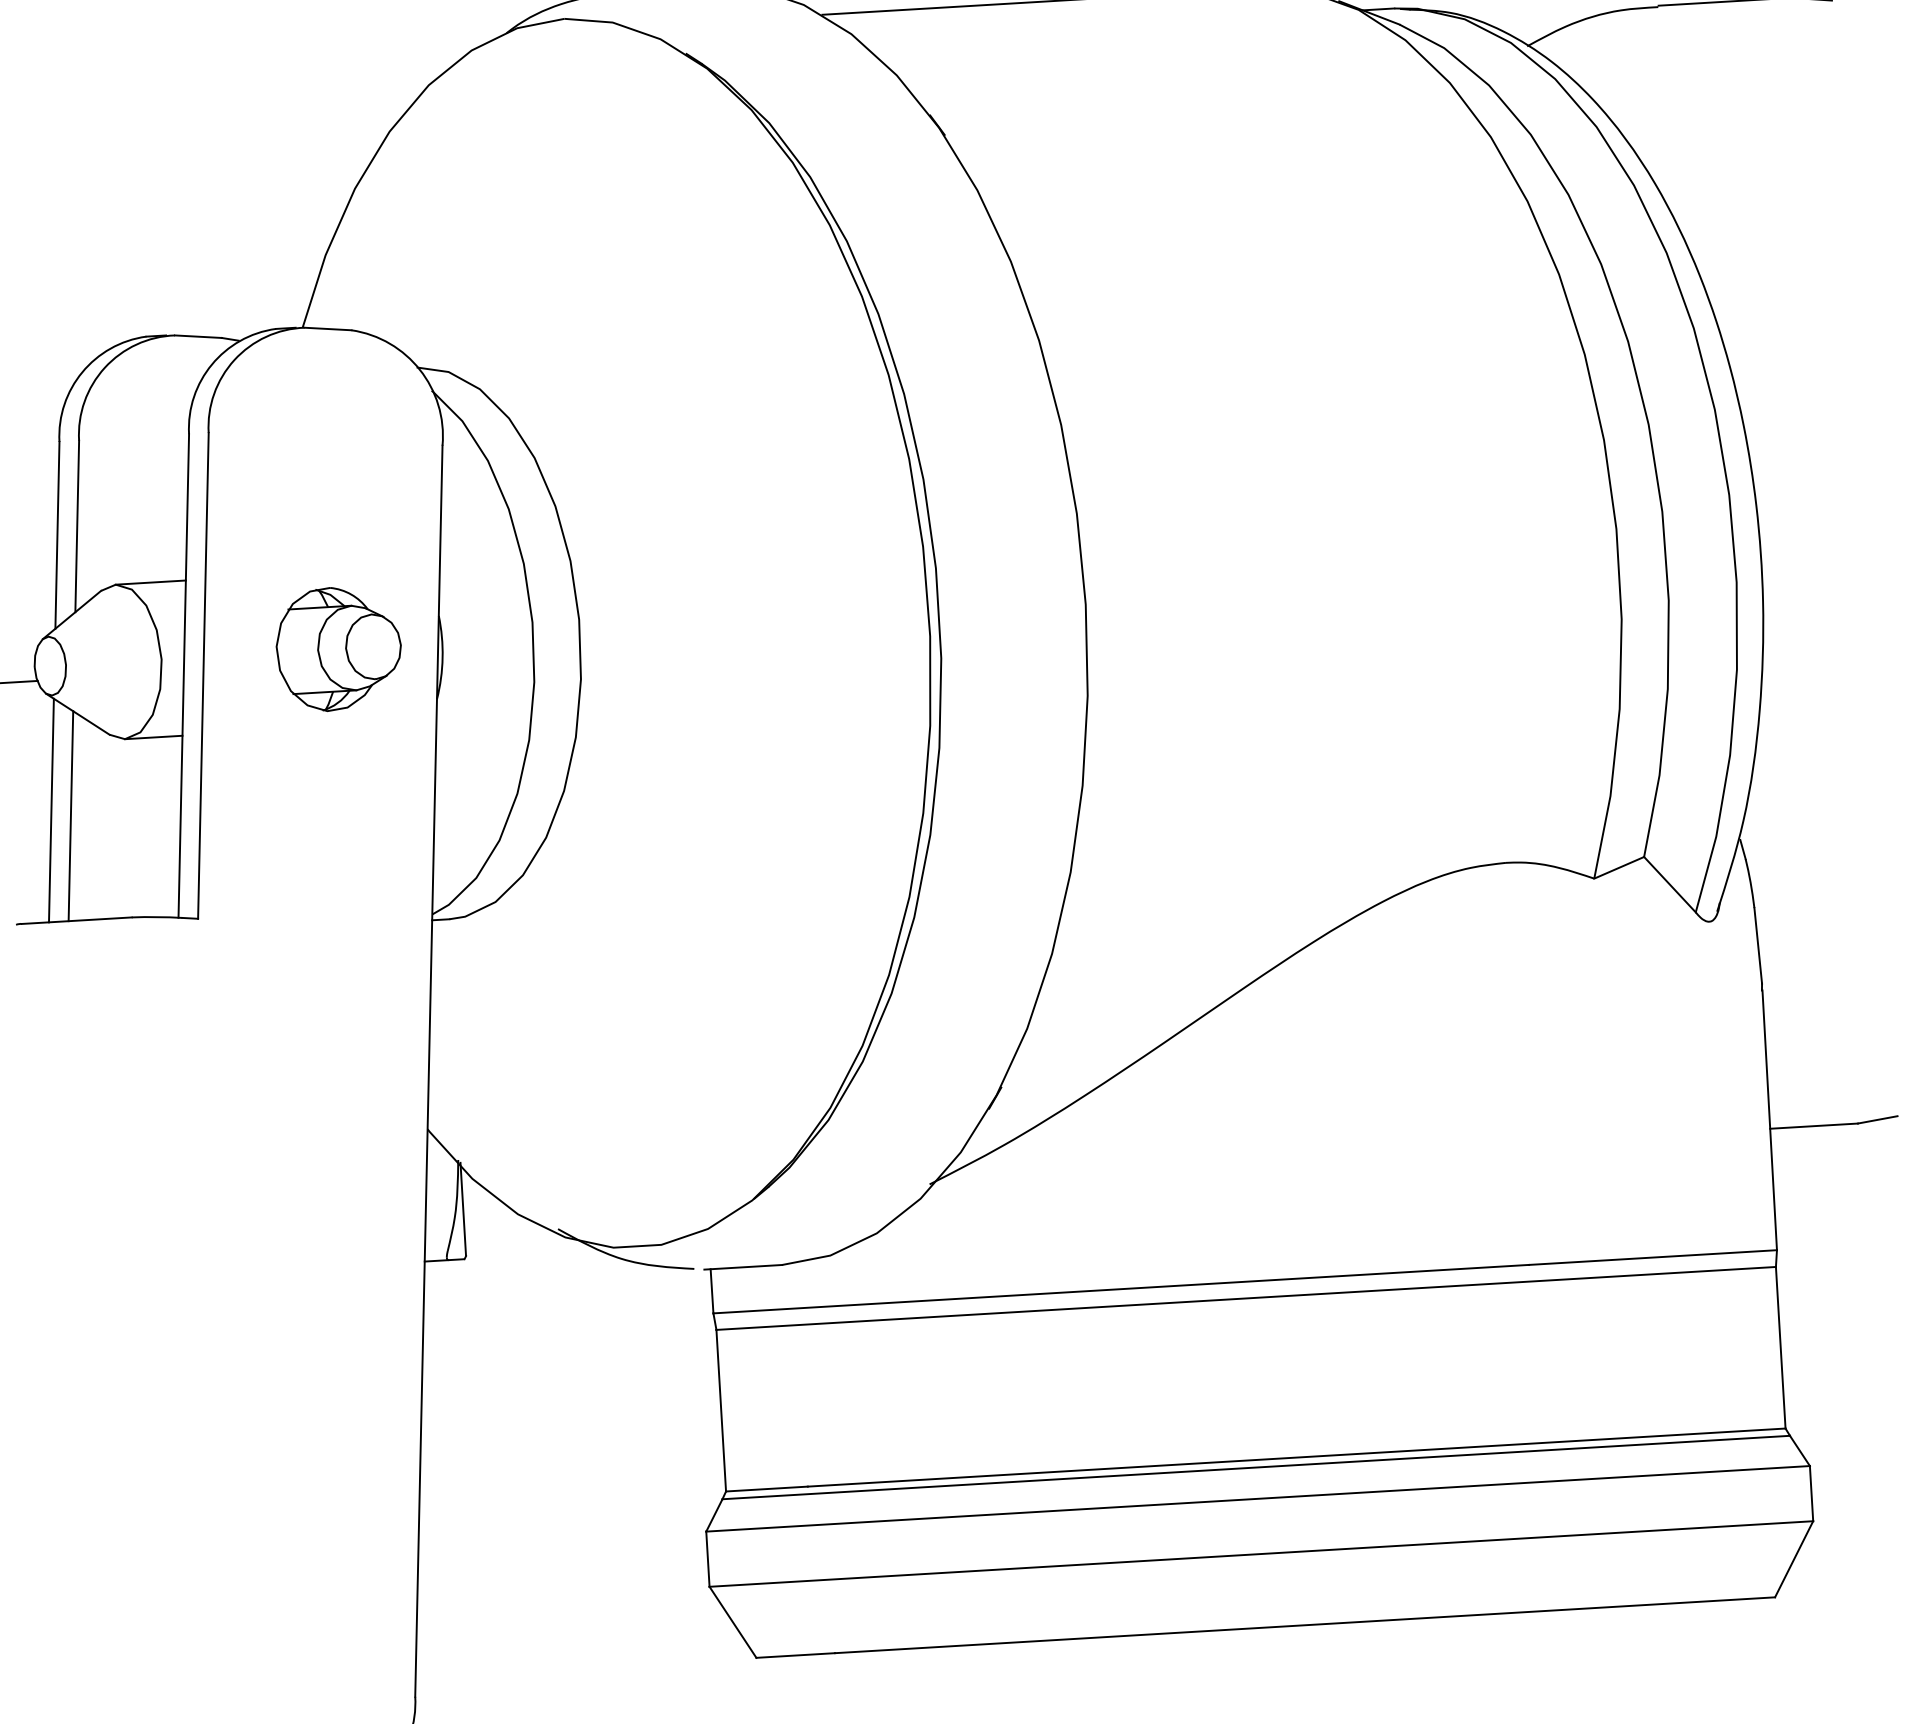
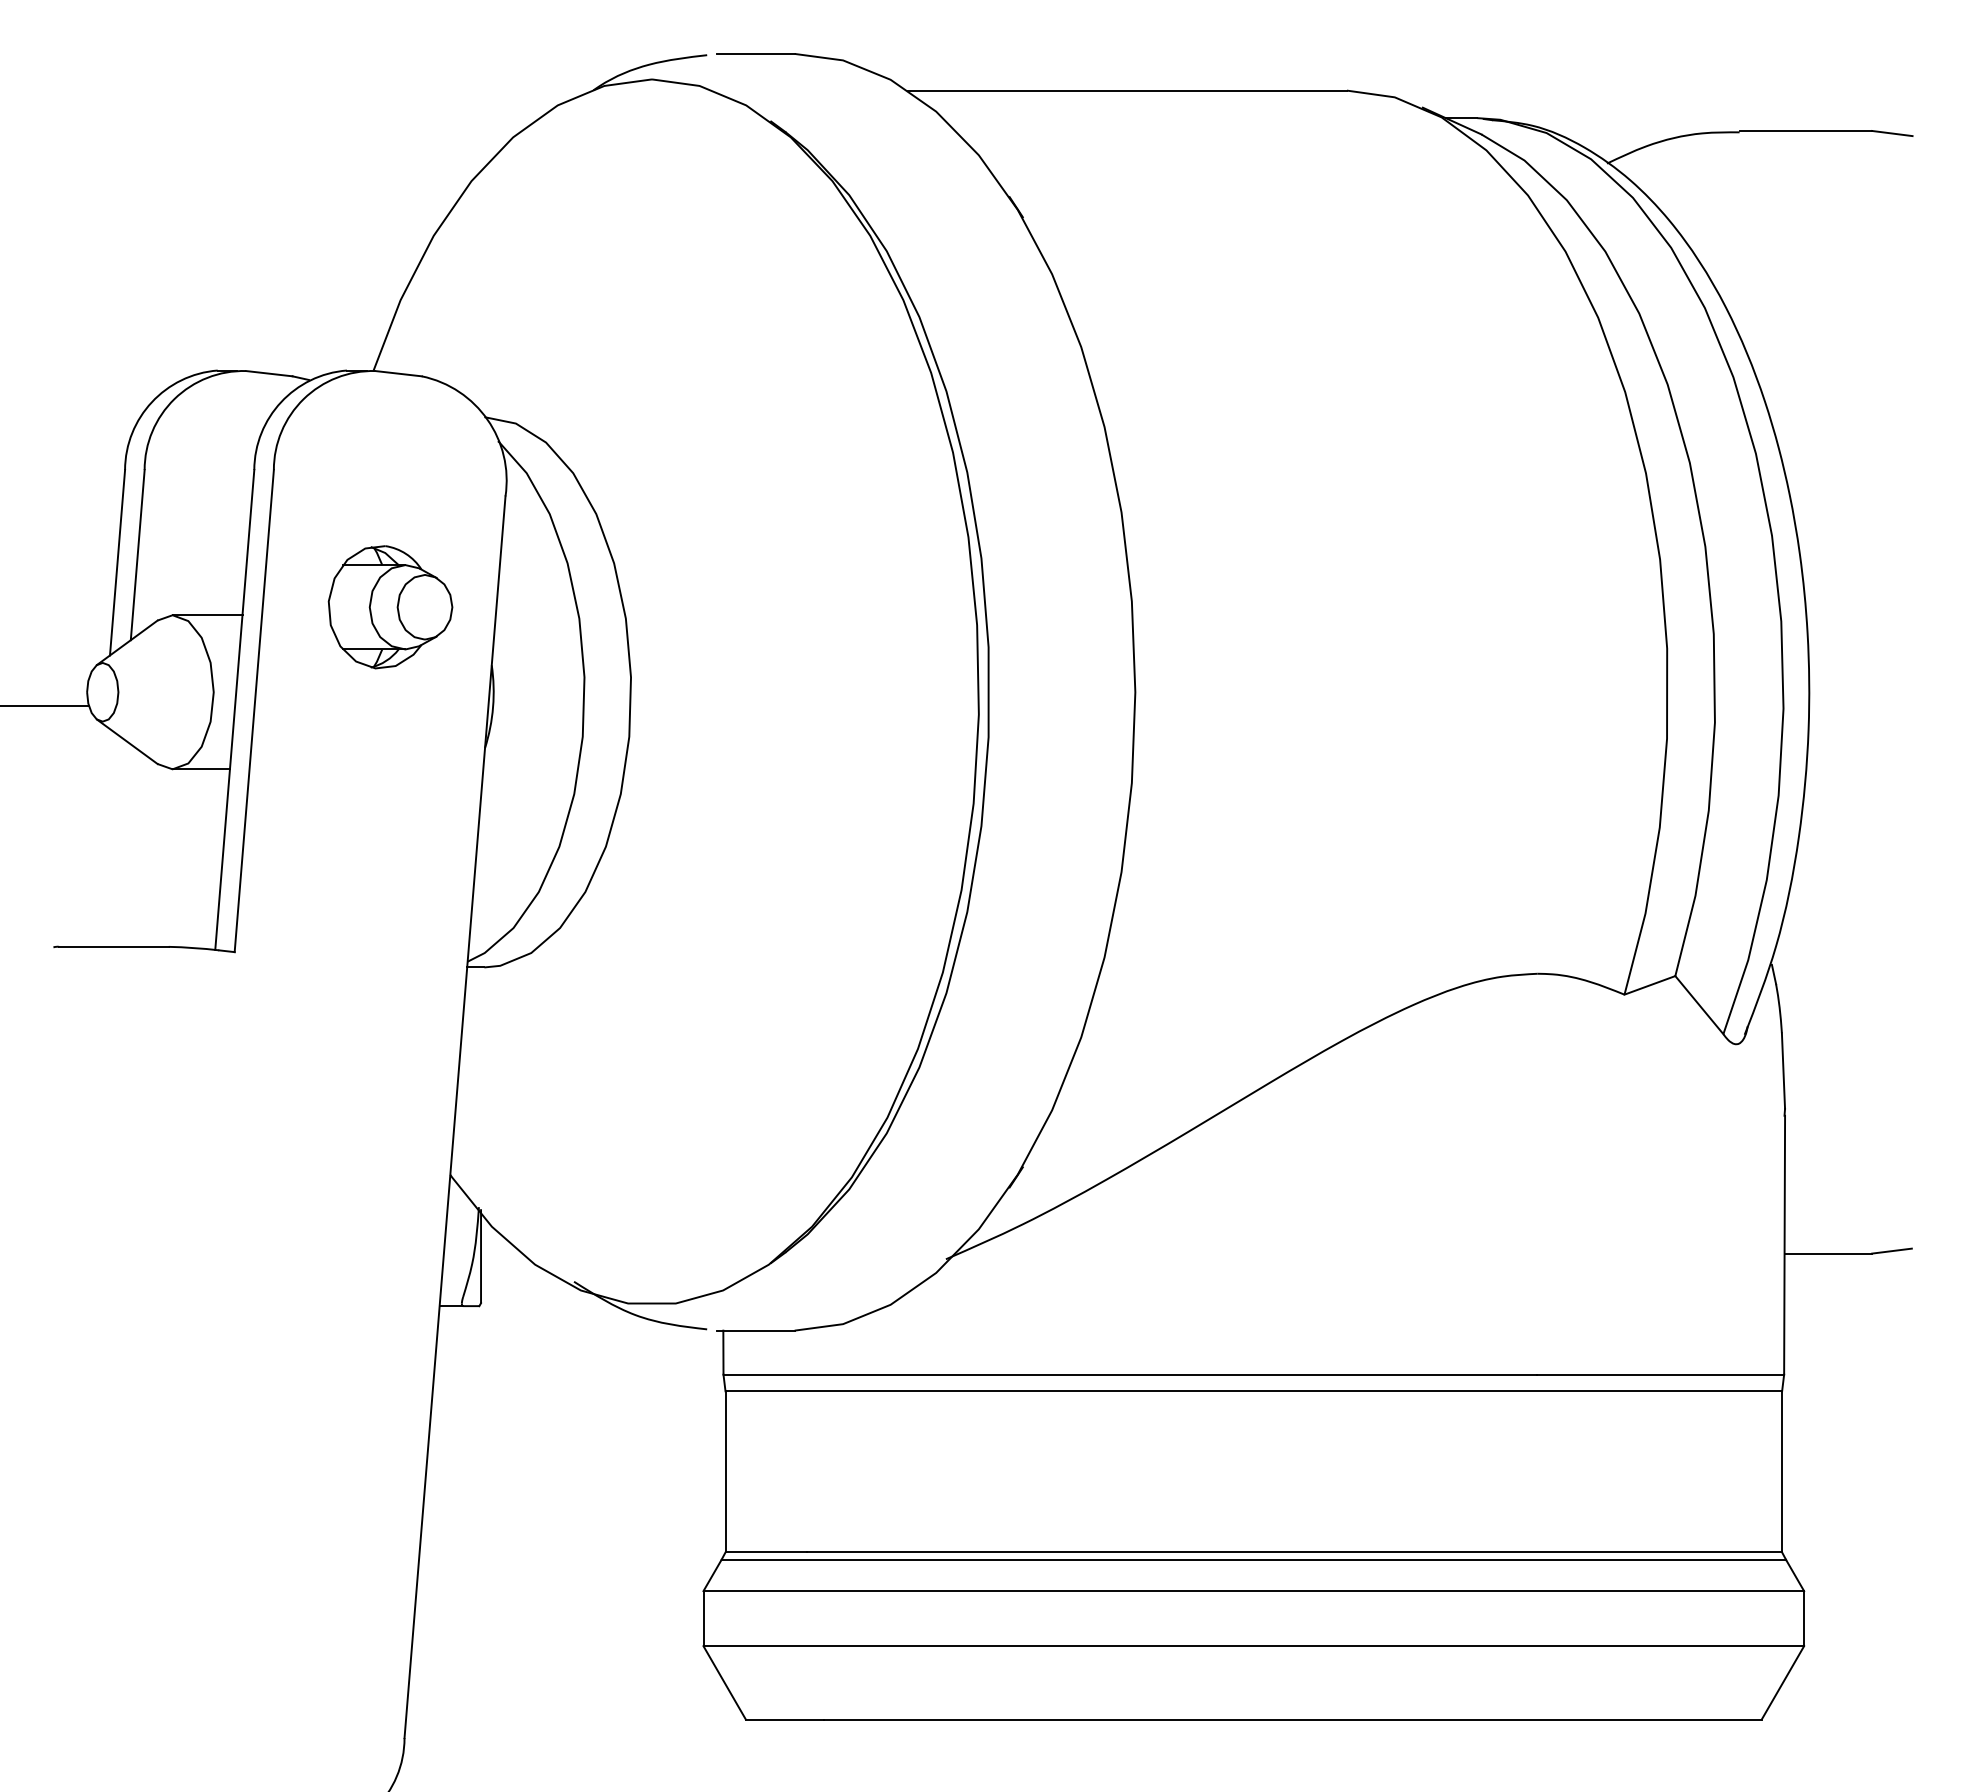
part: (338, 649) -> (390, 607), moved
line: (51, 810) -> (95, 835), removed
line: (70, 816) -> (113, 842), removed

